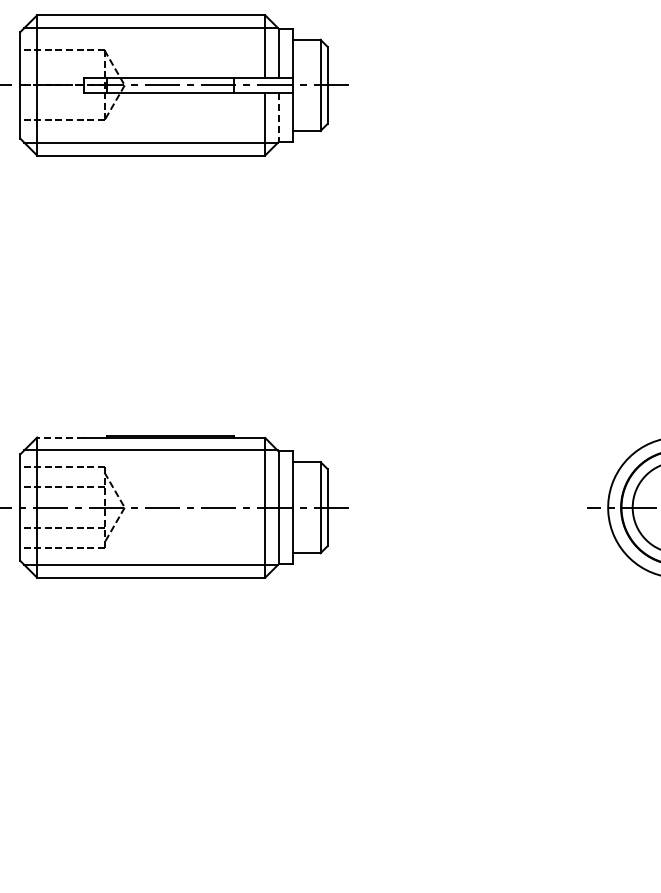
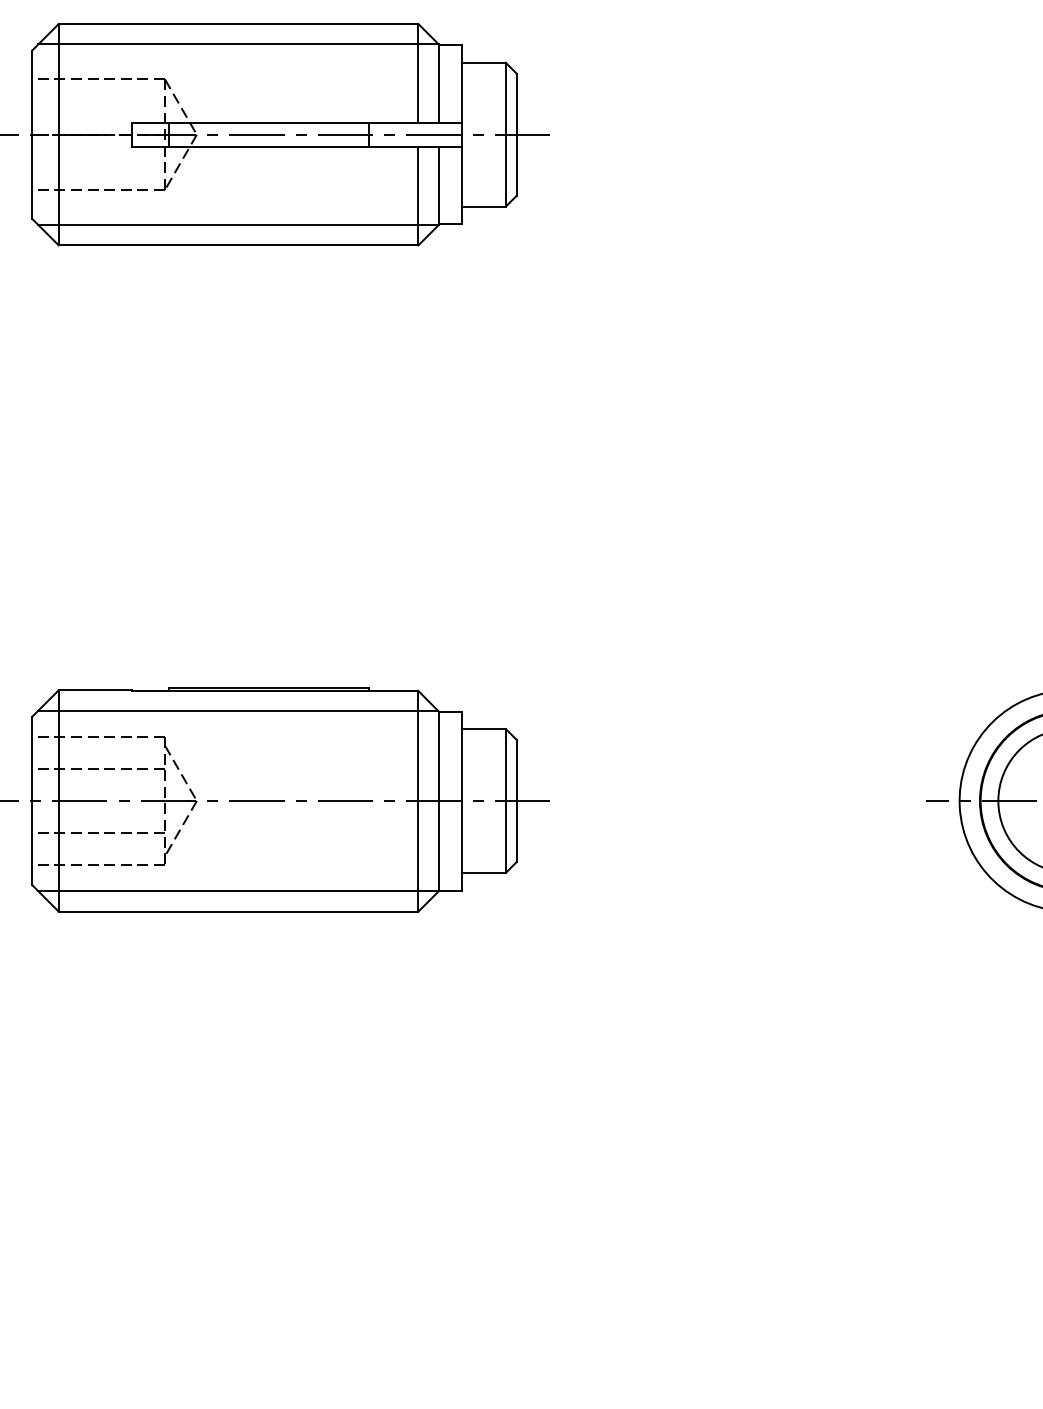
line: (278, 117) -> (439, 185), dashed -> solid
line: (59, 437) -> (93, 690), dashed -> solid

